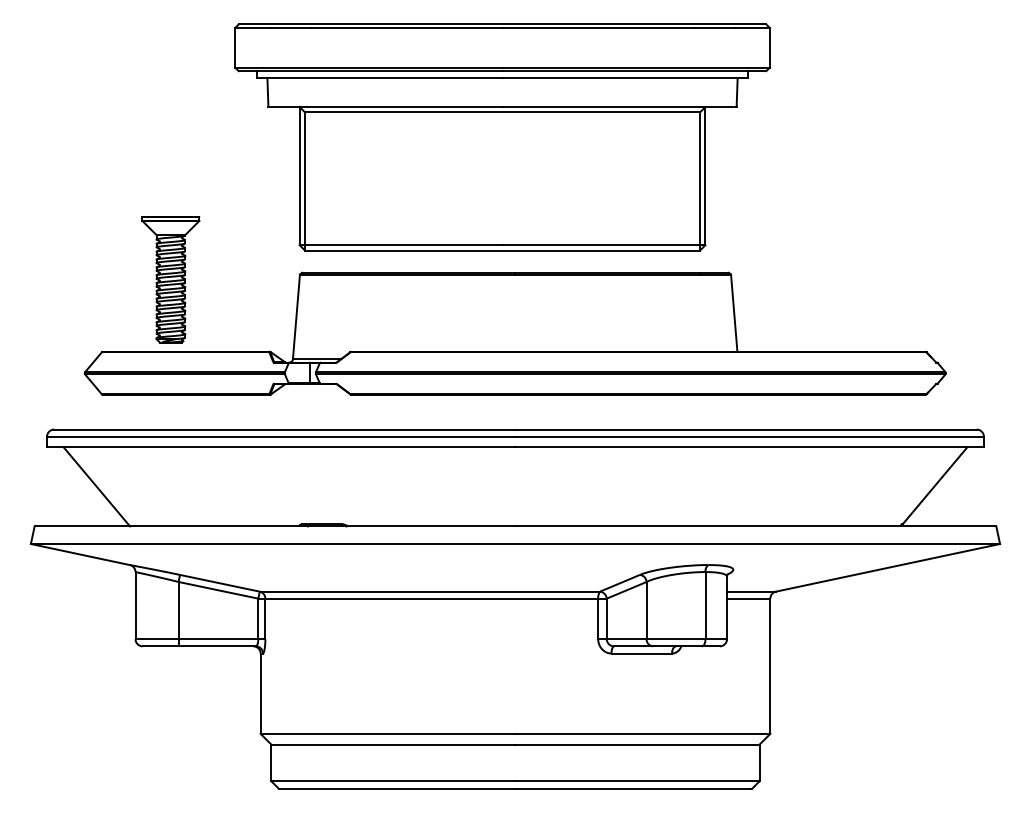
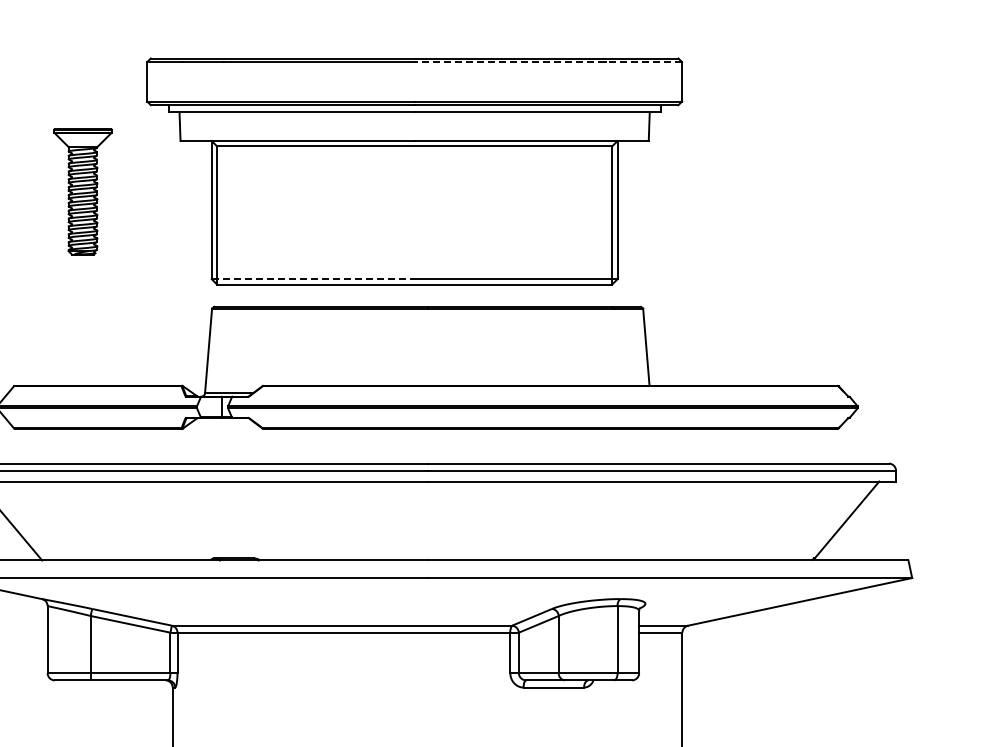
line: (636, 28) -> (548, 62), solid -> dashed
line: (401, 245) -> (313, 279), solid -> dashed
part: (170, 279) -> (82, 191), moved

